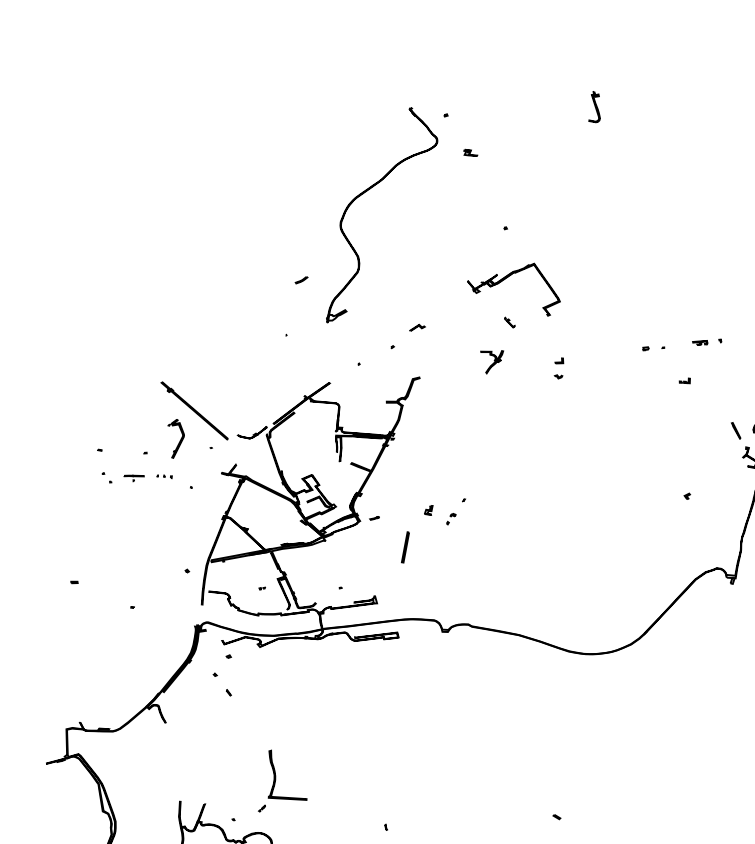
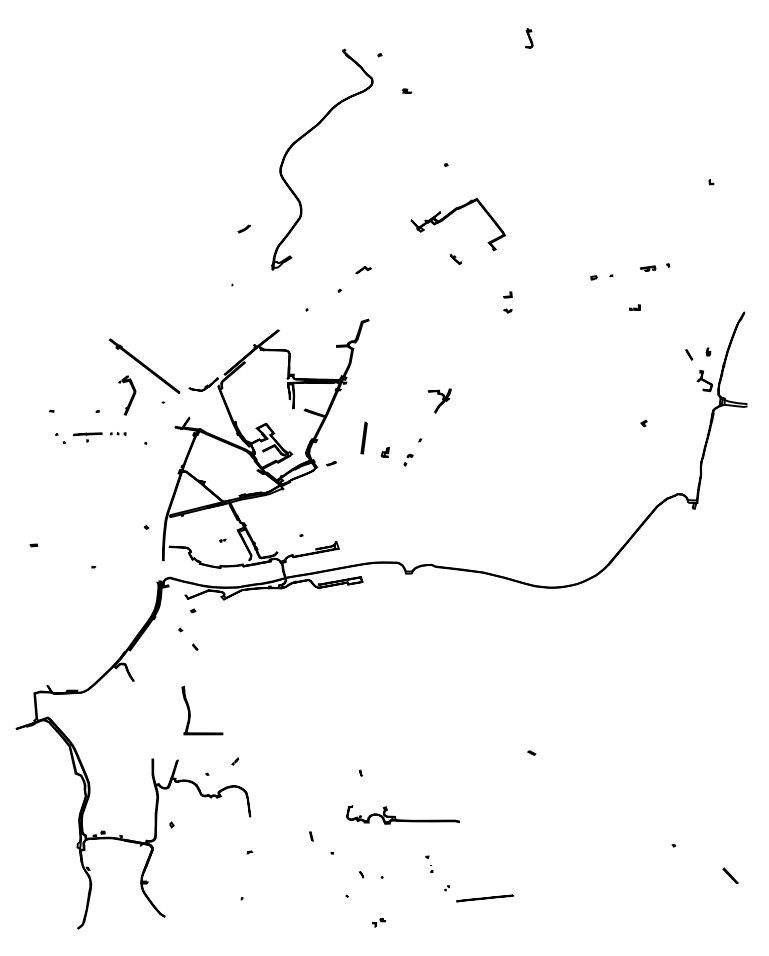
part: (595, 107) -> (529, 38), size x0.62
part: (471, 152) -> (407, 90), size x0.62
part: (491, 361) -> (439, 400), moved
part: (735, 430) -> (688, 354), size x0.62
part: (133, 478) -> (87, 437), size x1.43
line: (404, 546) -> (363, 437), moved
part: (276, 774) -> (190, 710), moved

